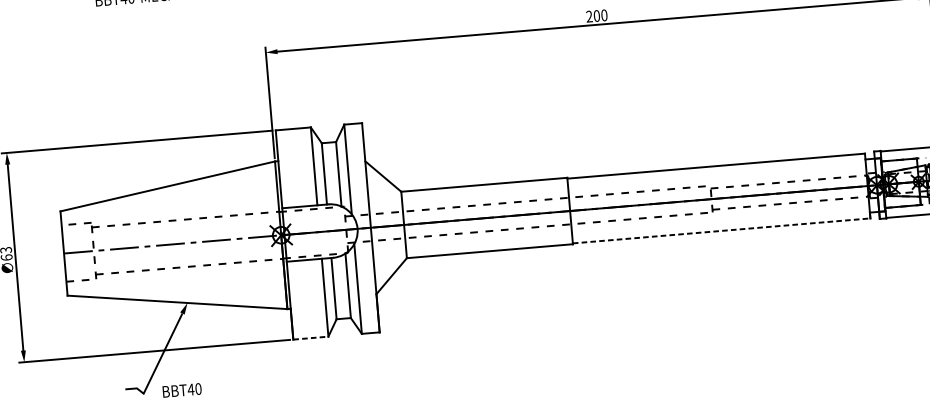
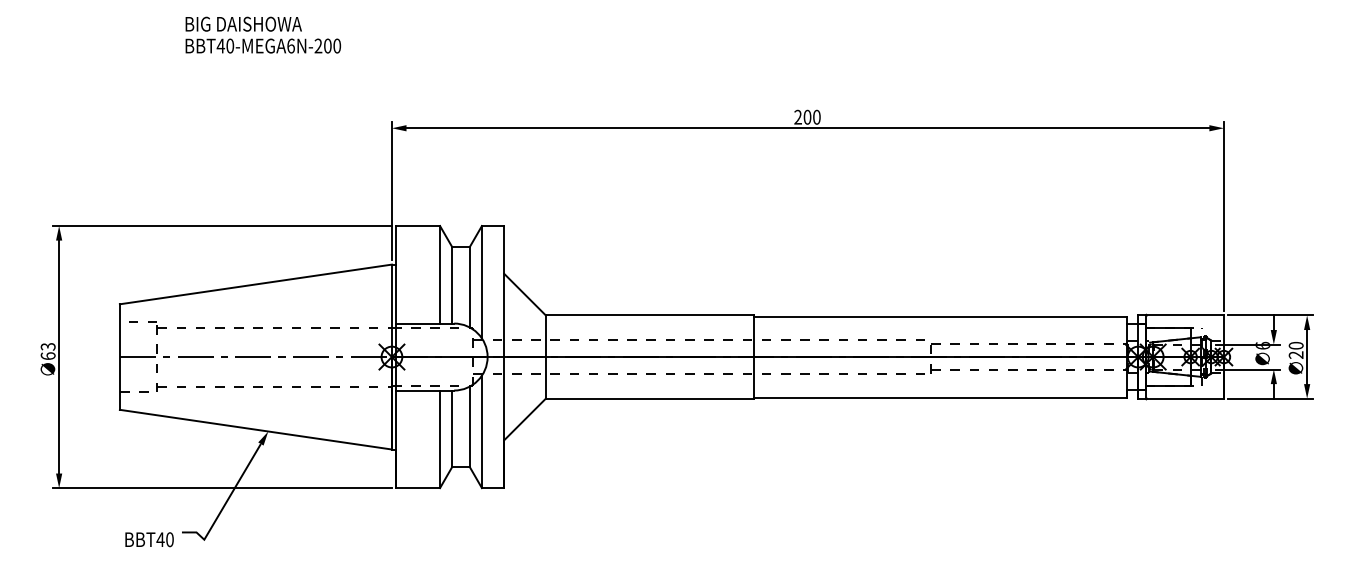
line: (721, 230) -> (940, 397), dashed -> solid
line: (311, 338) -> (418, 488), dashed -> solid
text: (182, 390) -> (149, 539), moved

